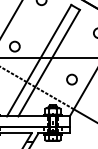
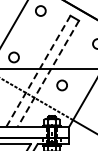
line: (39, 60) -> (38, 71), solid -> dashed
line: (49, 63) -> (48, 74), solid -> dashed
circle: (71, 79) -> (61, 85), moved

